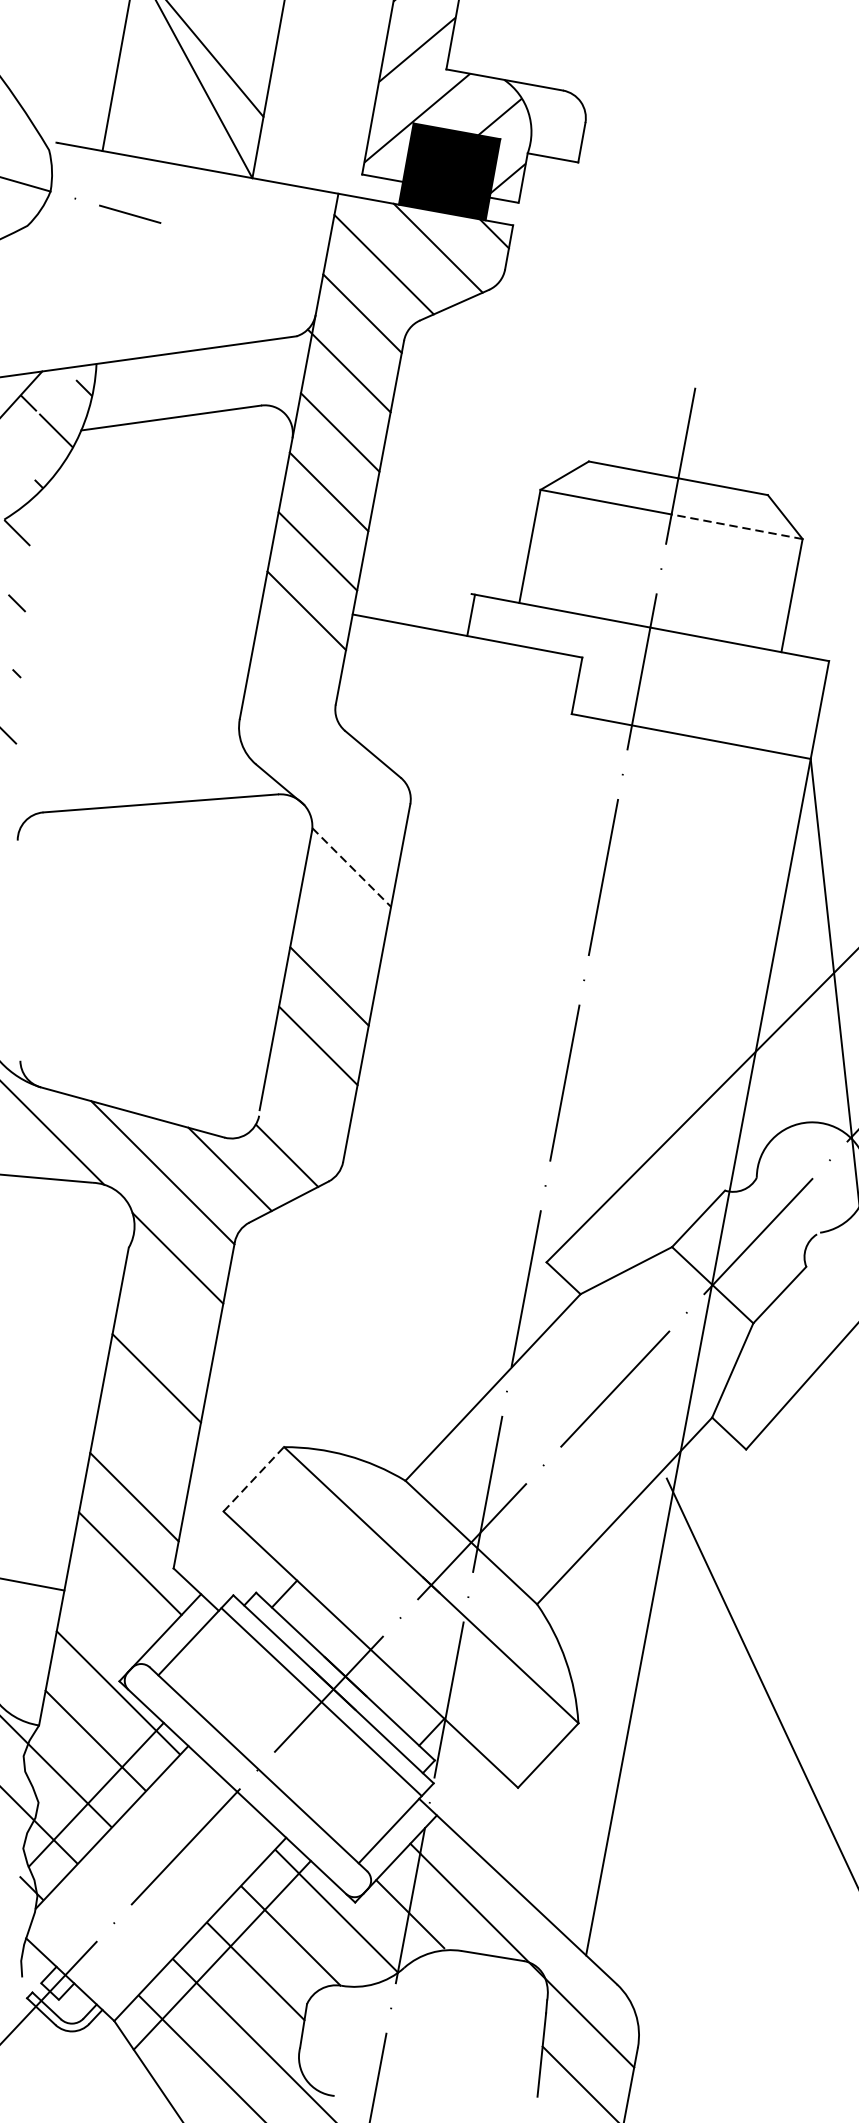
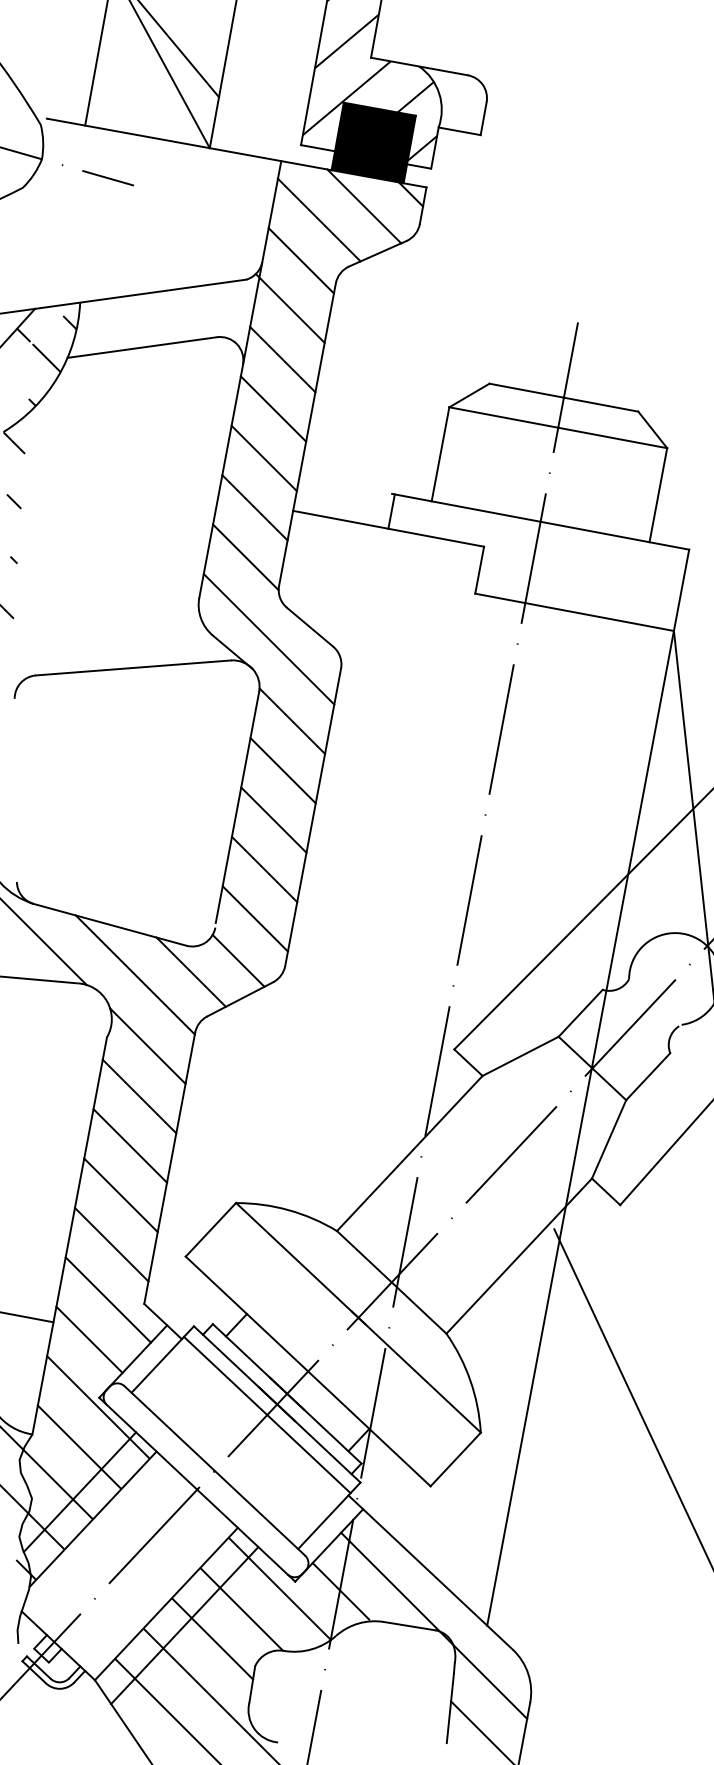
line: (736, 526) -> (612, 437), dashed -> solid
line: (295, 670) -> (245, 557), added
line: (323, 769) -> (268, 639), added
line: (351, 867) -> (292, 721), dashed -> solid
line: (339, 926) -> (282, 770), added
line: (307, 1104) -> (255, 918), added
line: (167, 1318) -> (139, 1096), added
line: (145, 1438) -> (120, 1195), added
line: (253, 1478) -> (210, 1229), dashed -> solid
line: (107, 1611) -> (89, 1339), added

